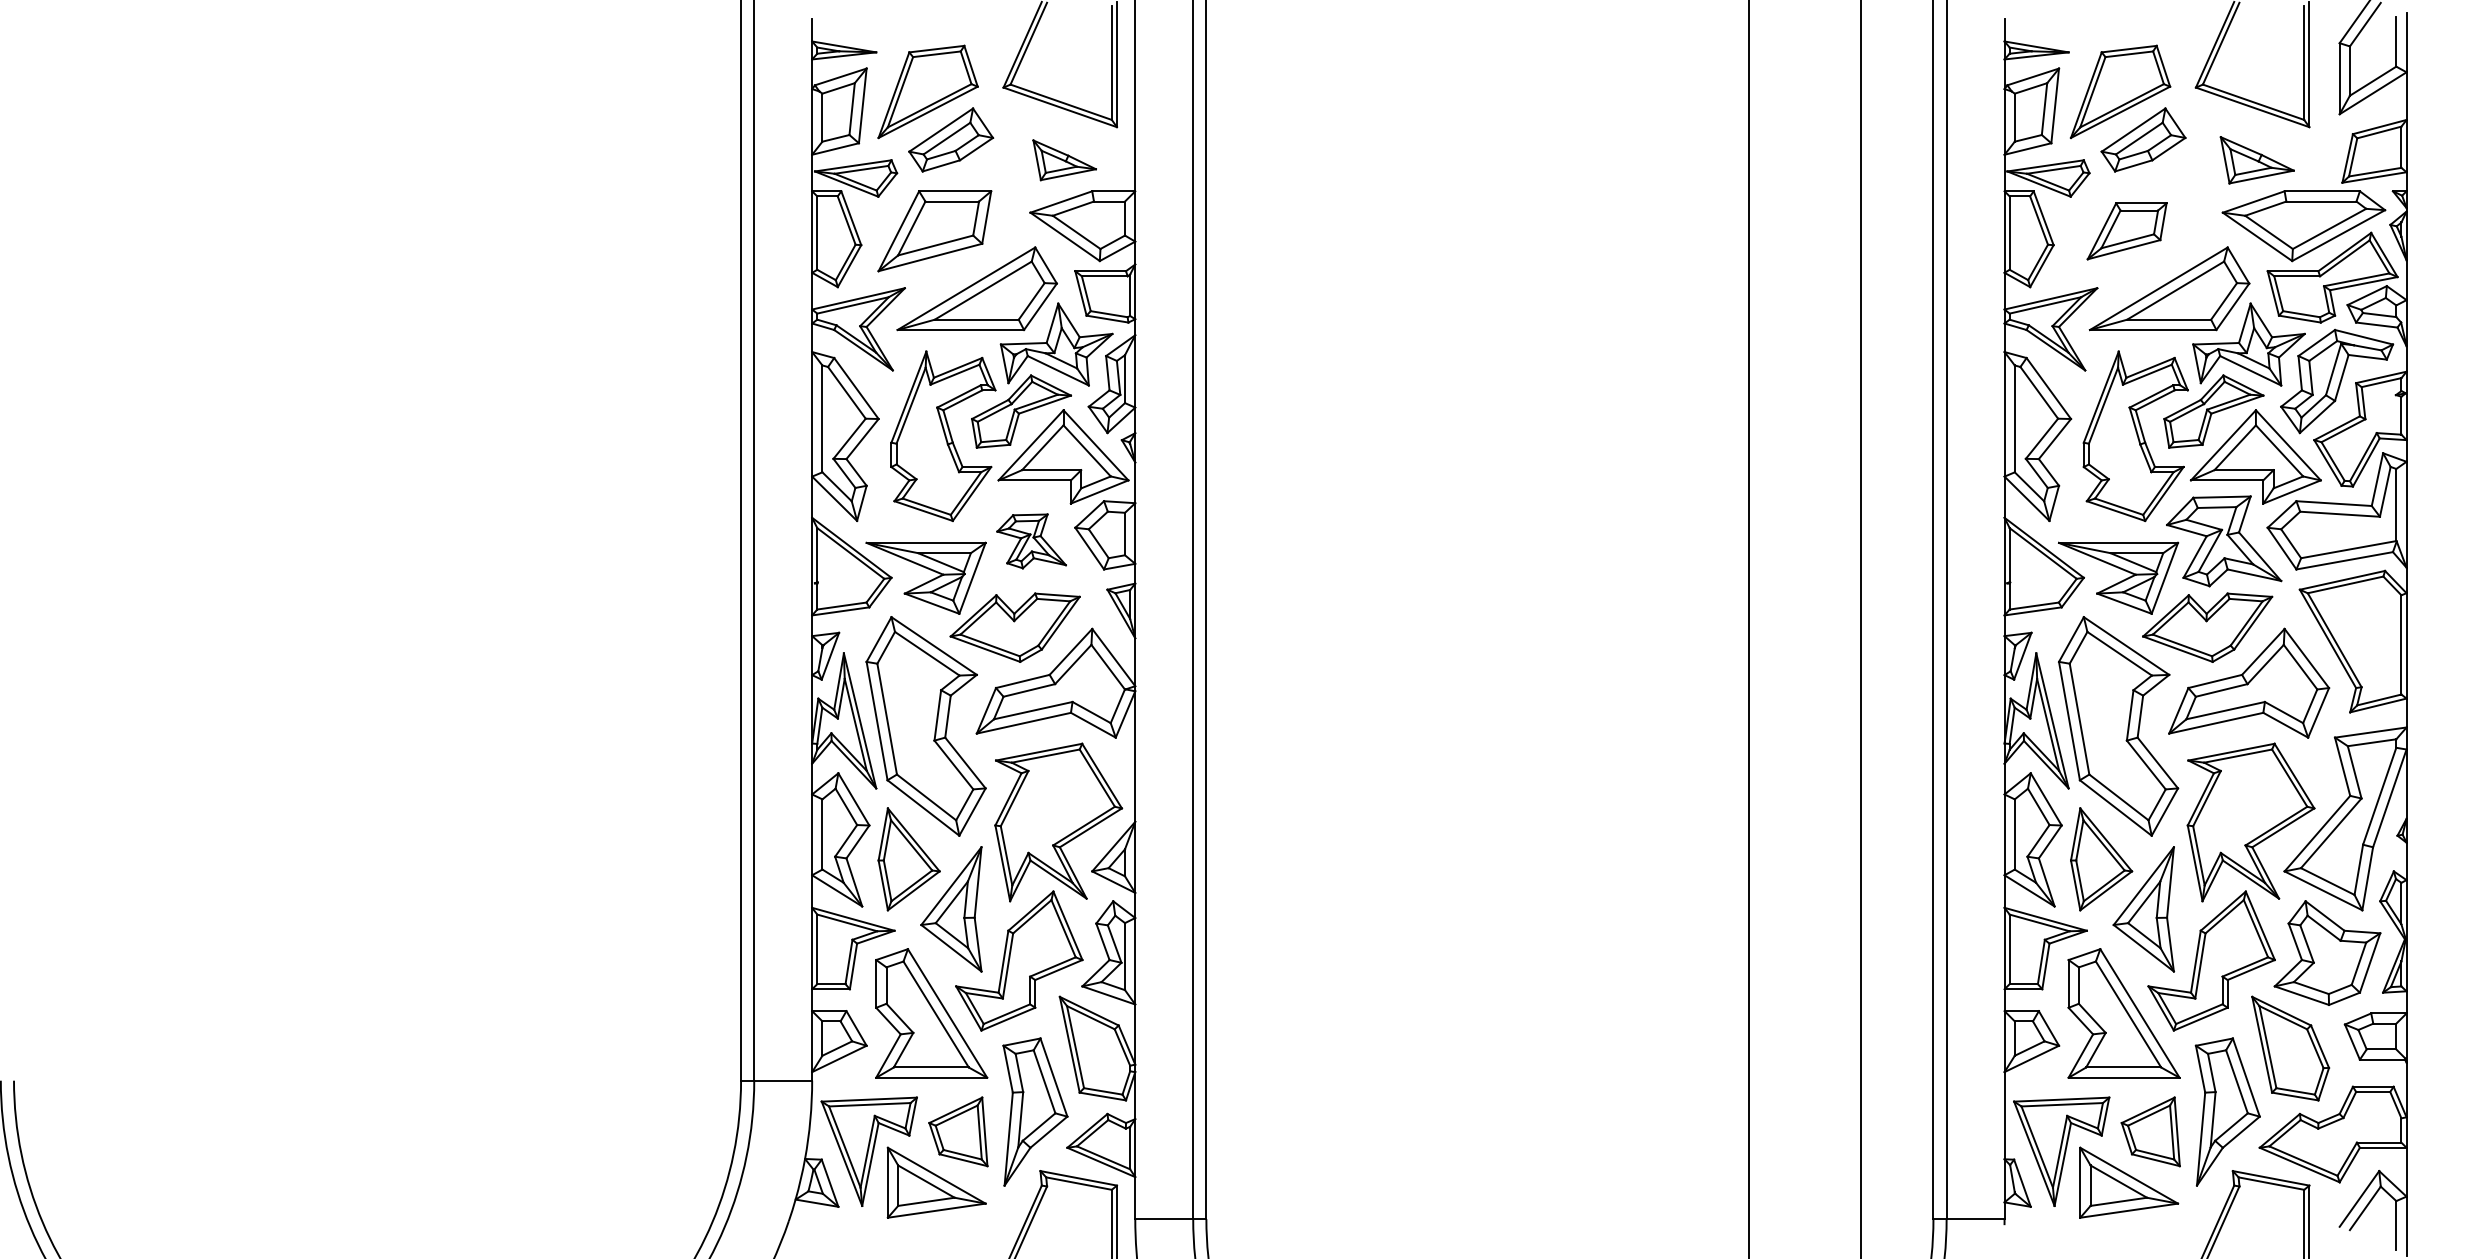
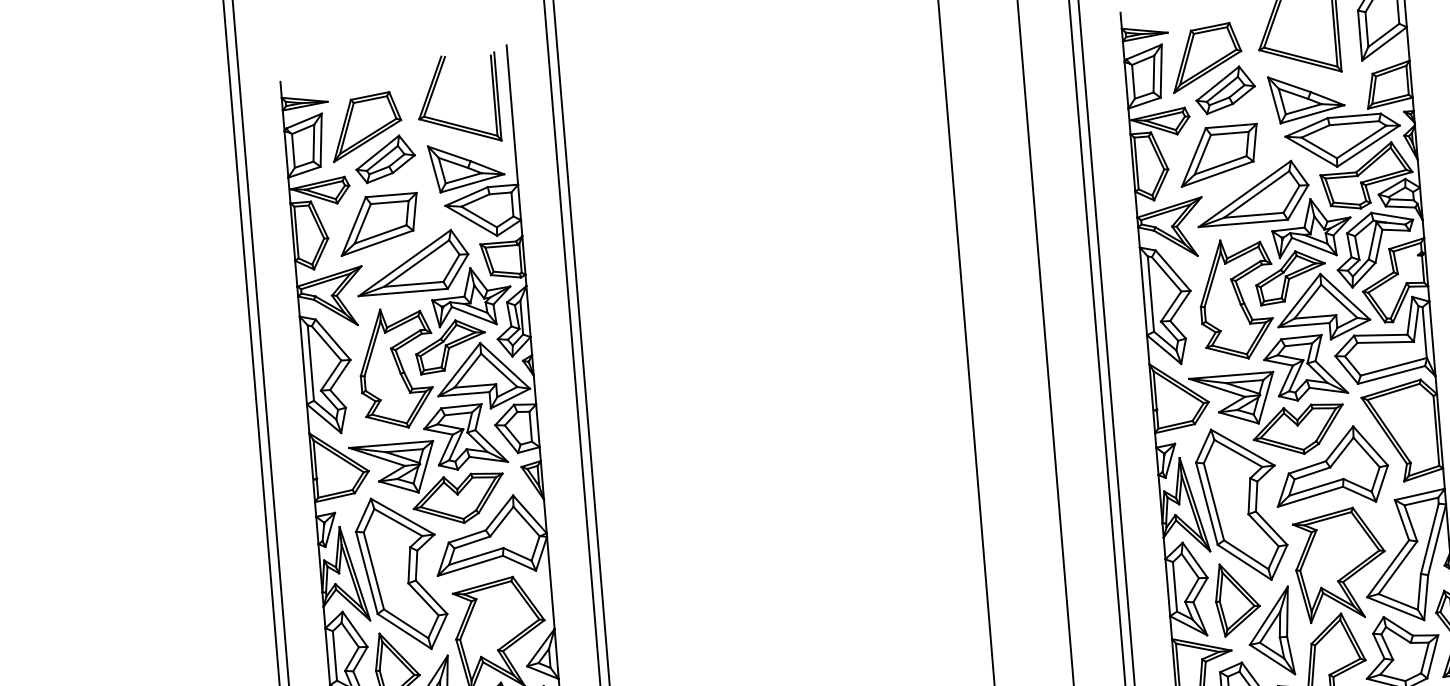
part: (1064, 160) -> (466, 167), size x1.67
part: (2257, 160) -> (1306, 97), size x1.43
part: (2126, 231) -> (1218, 155), size x1.43
part: (1031, 541) -> (465, 437), size x1.67

